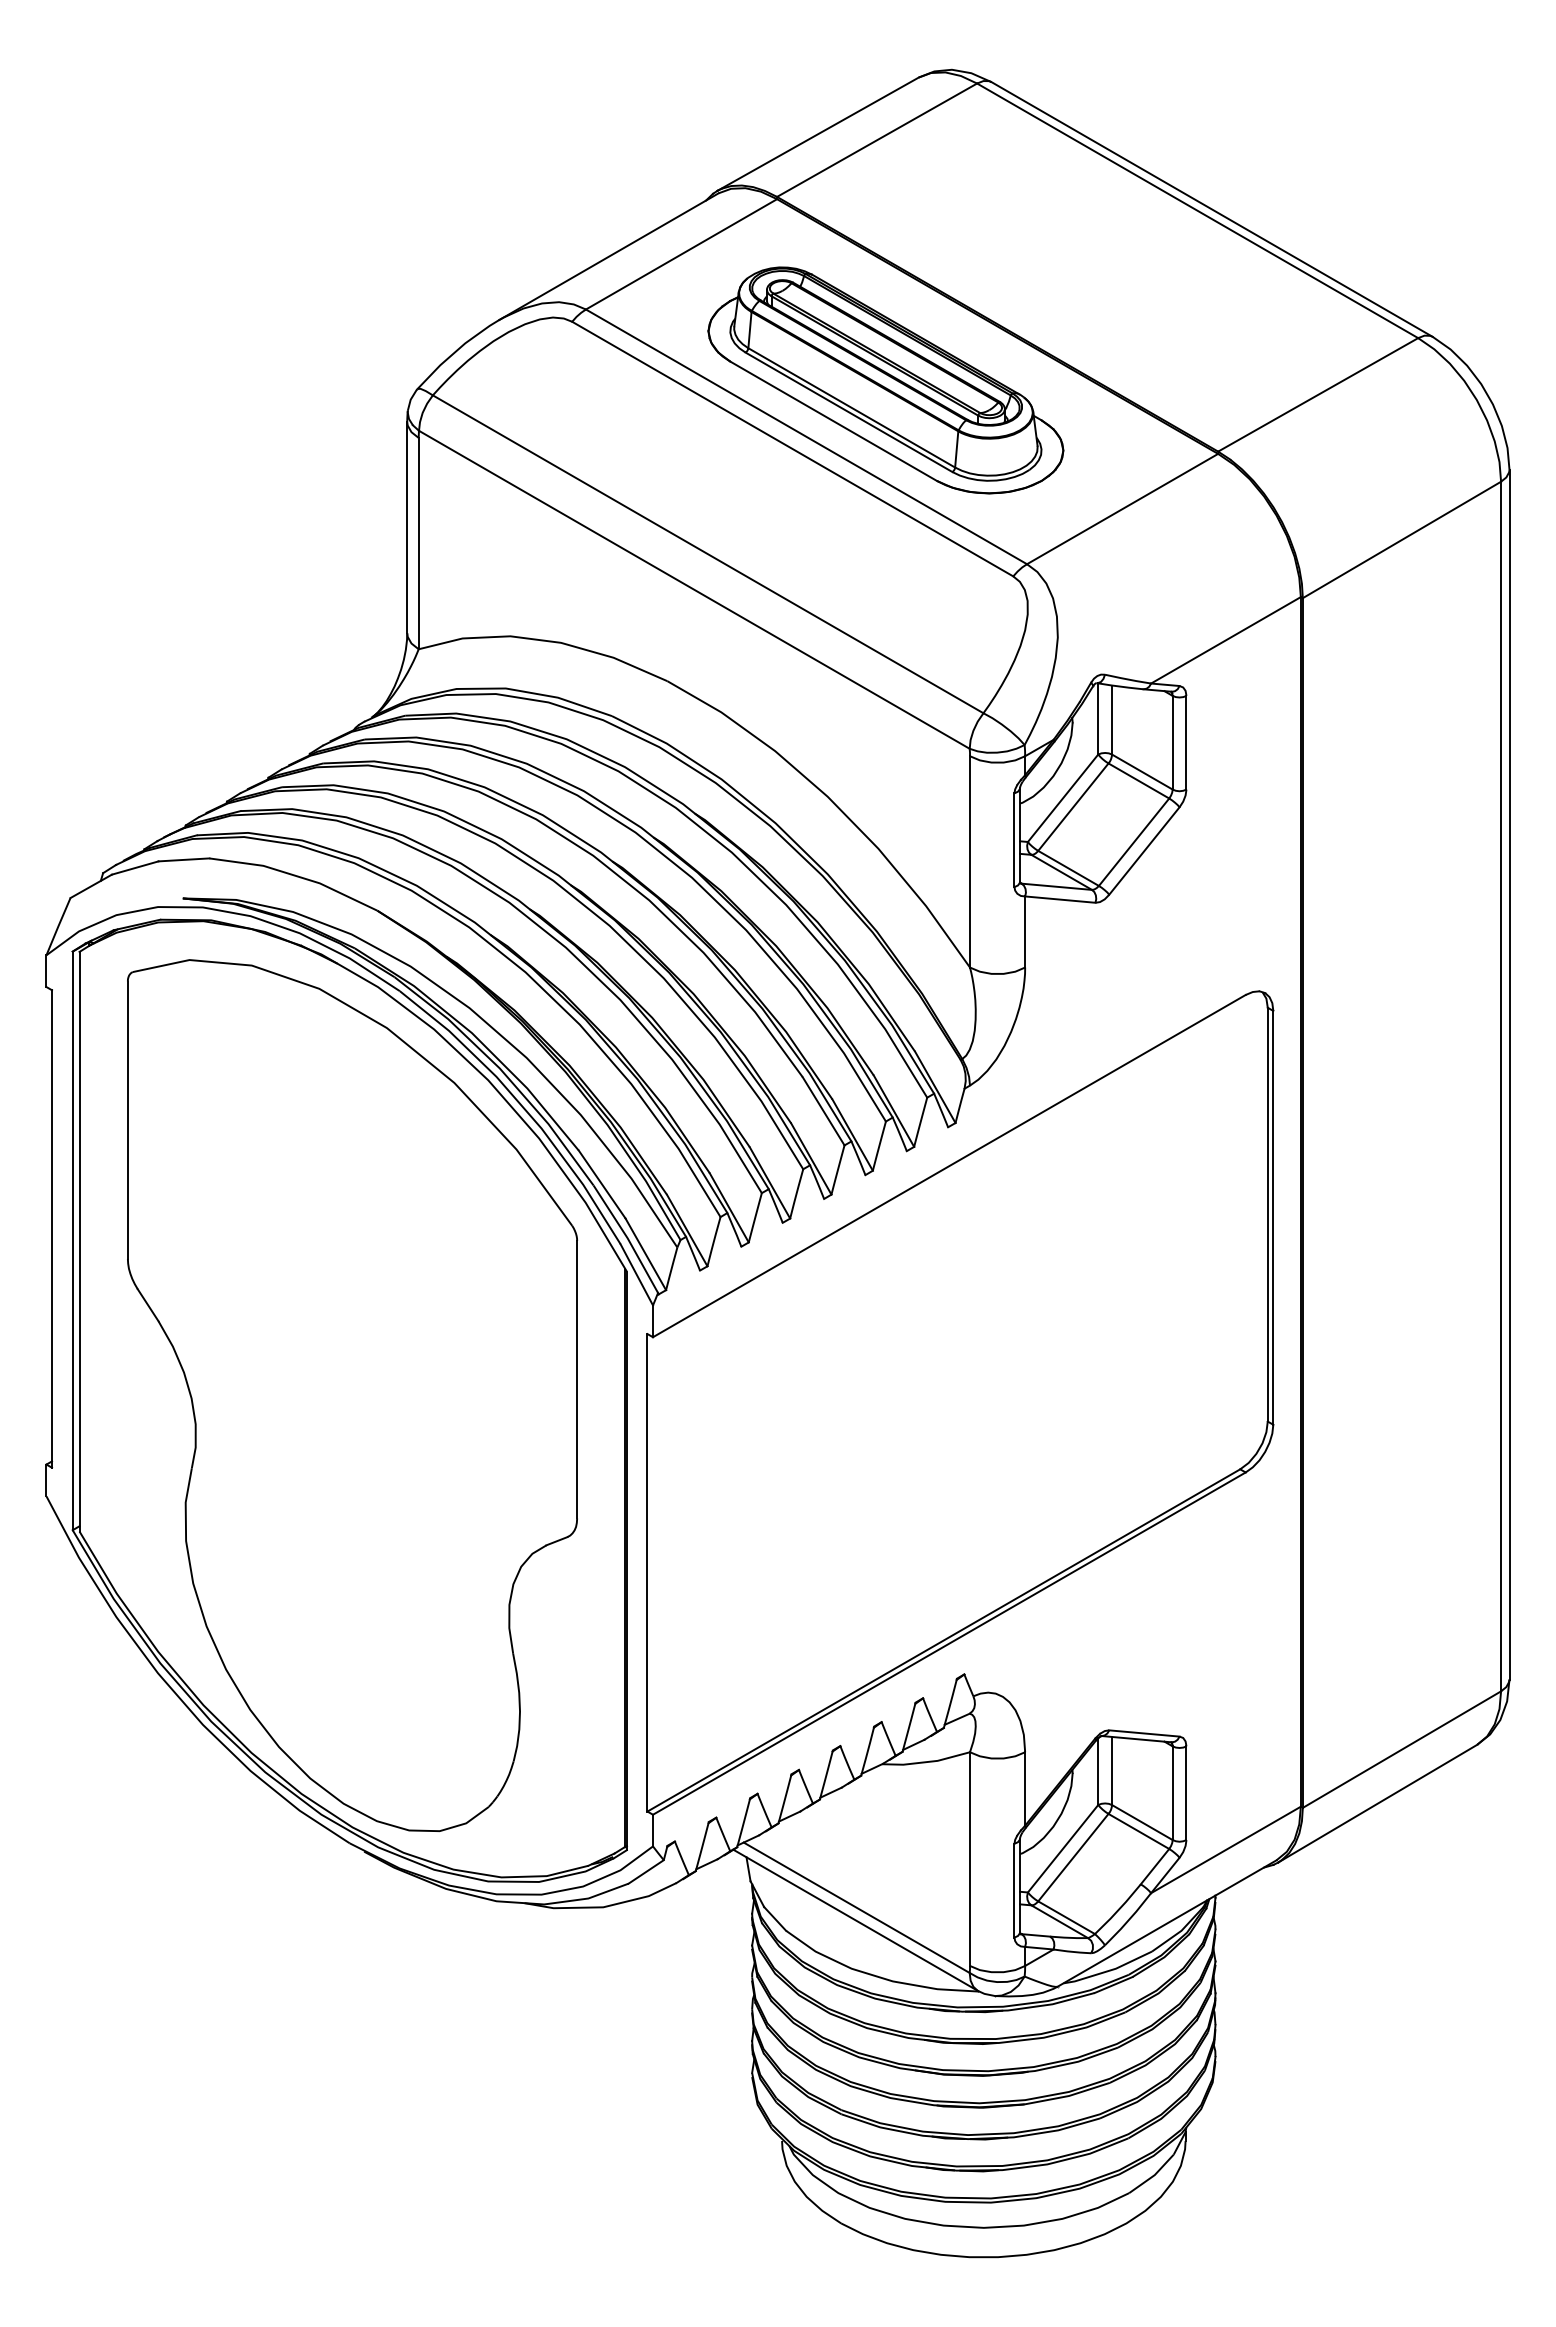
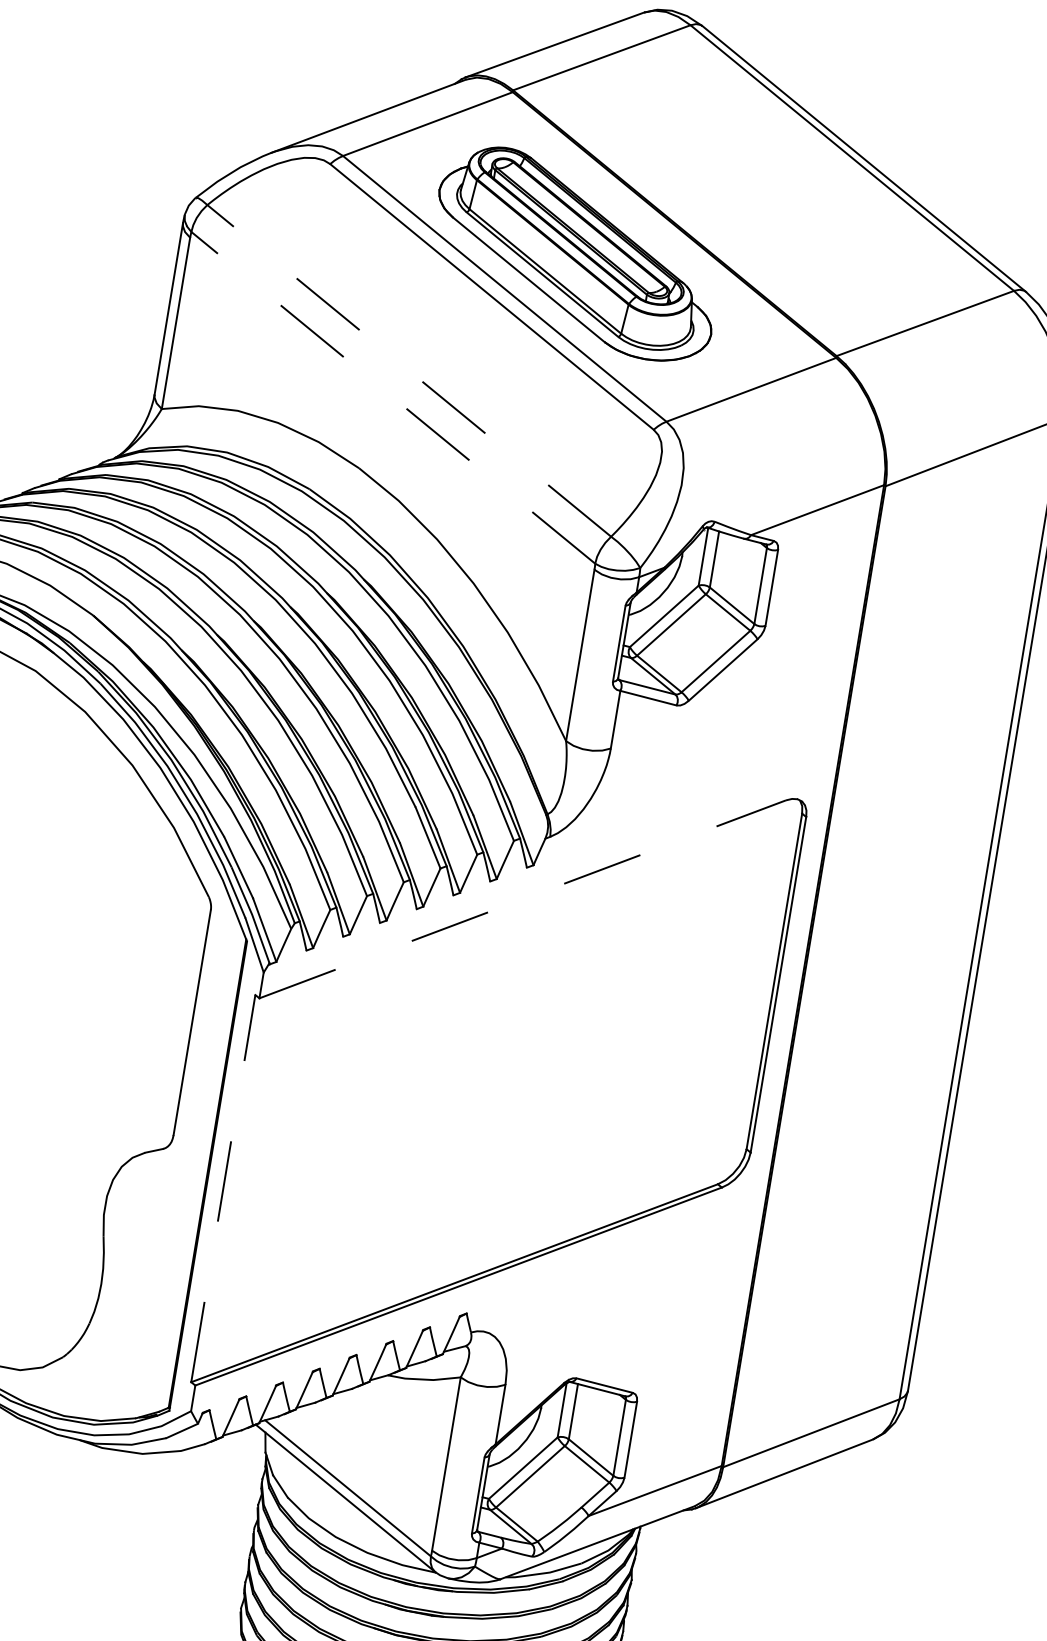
line: (708, 554) -> (409, 371), solid -> dashed
line: (694, 589) -> (393, 397), solid -> dashed
line: (949, 1165) -> (522, 898), solid -> dashed
line: (647, 1572) -> (223, 1188), solid -> dashed

